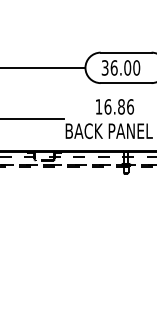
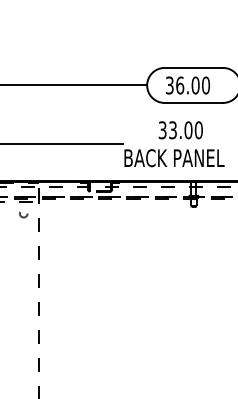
text: (114, 107) -> (180, 130), 16.86 -> 33.00

